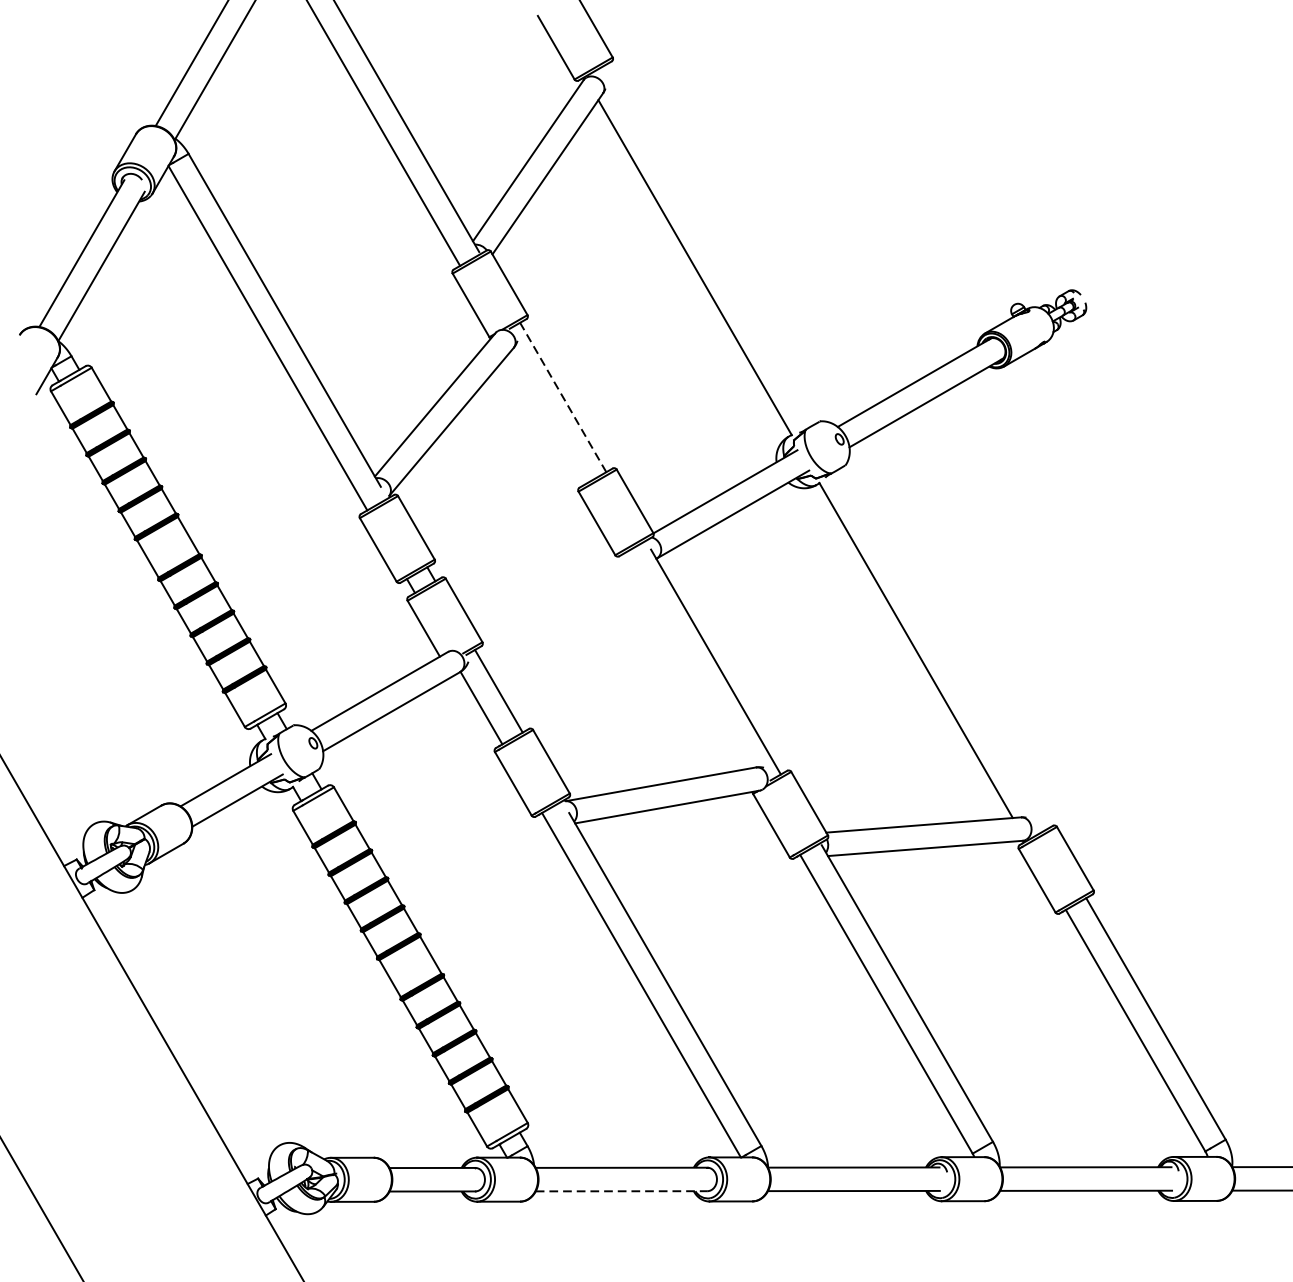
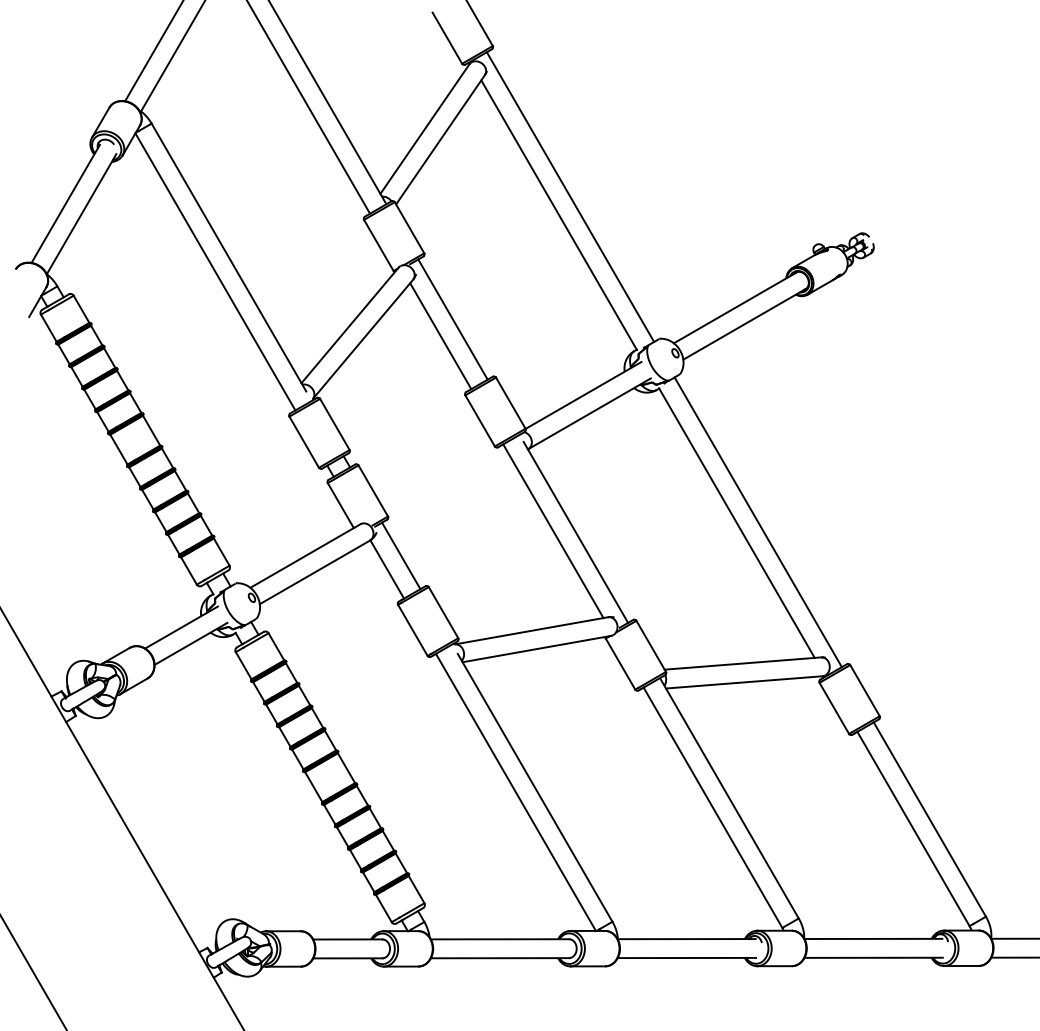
line: (709, 244) -> (570, 196), added
line: (562, 397) -> (452, 319), dashed -> solid
line: (547, 418) -> (440, 336), added
line: (941, 649) -> (757, 522), added
line: (688, 660) -> (553, 531), added
line: (622, 1191) -> (500, 958), dashed -> solid

